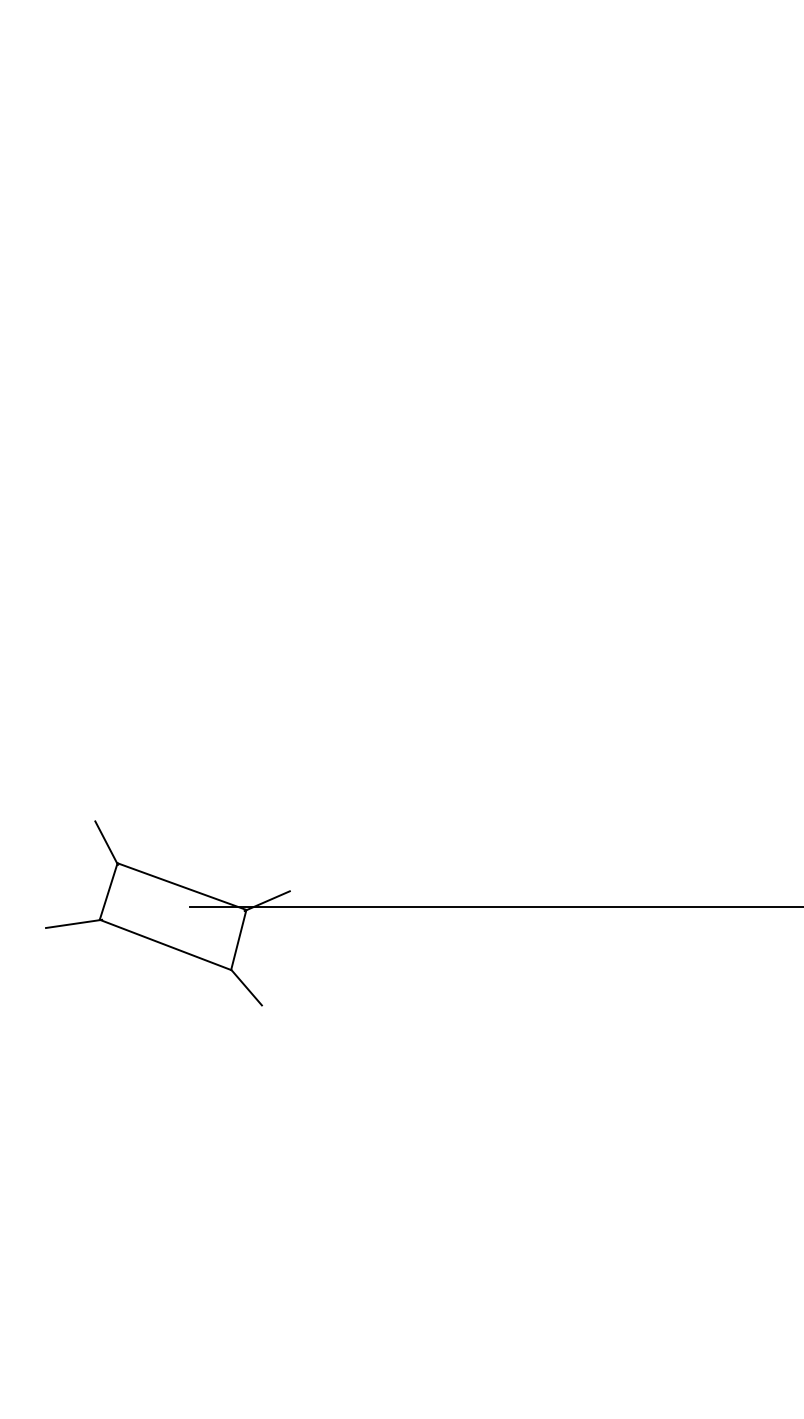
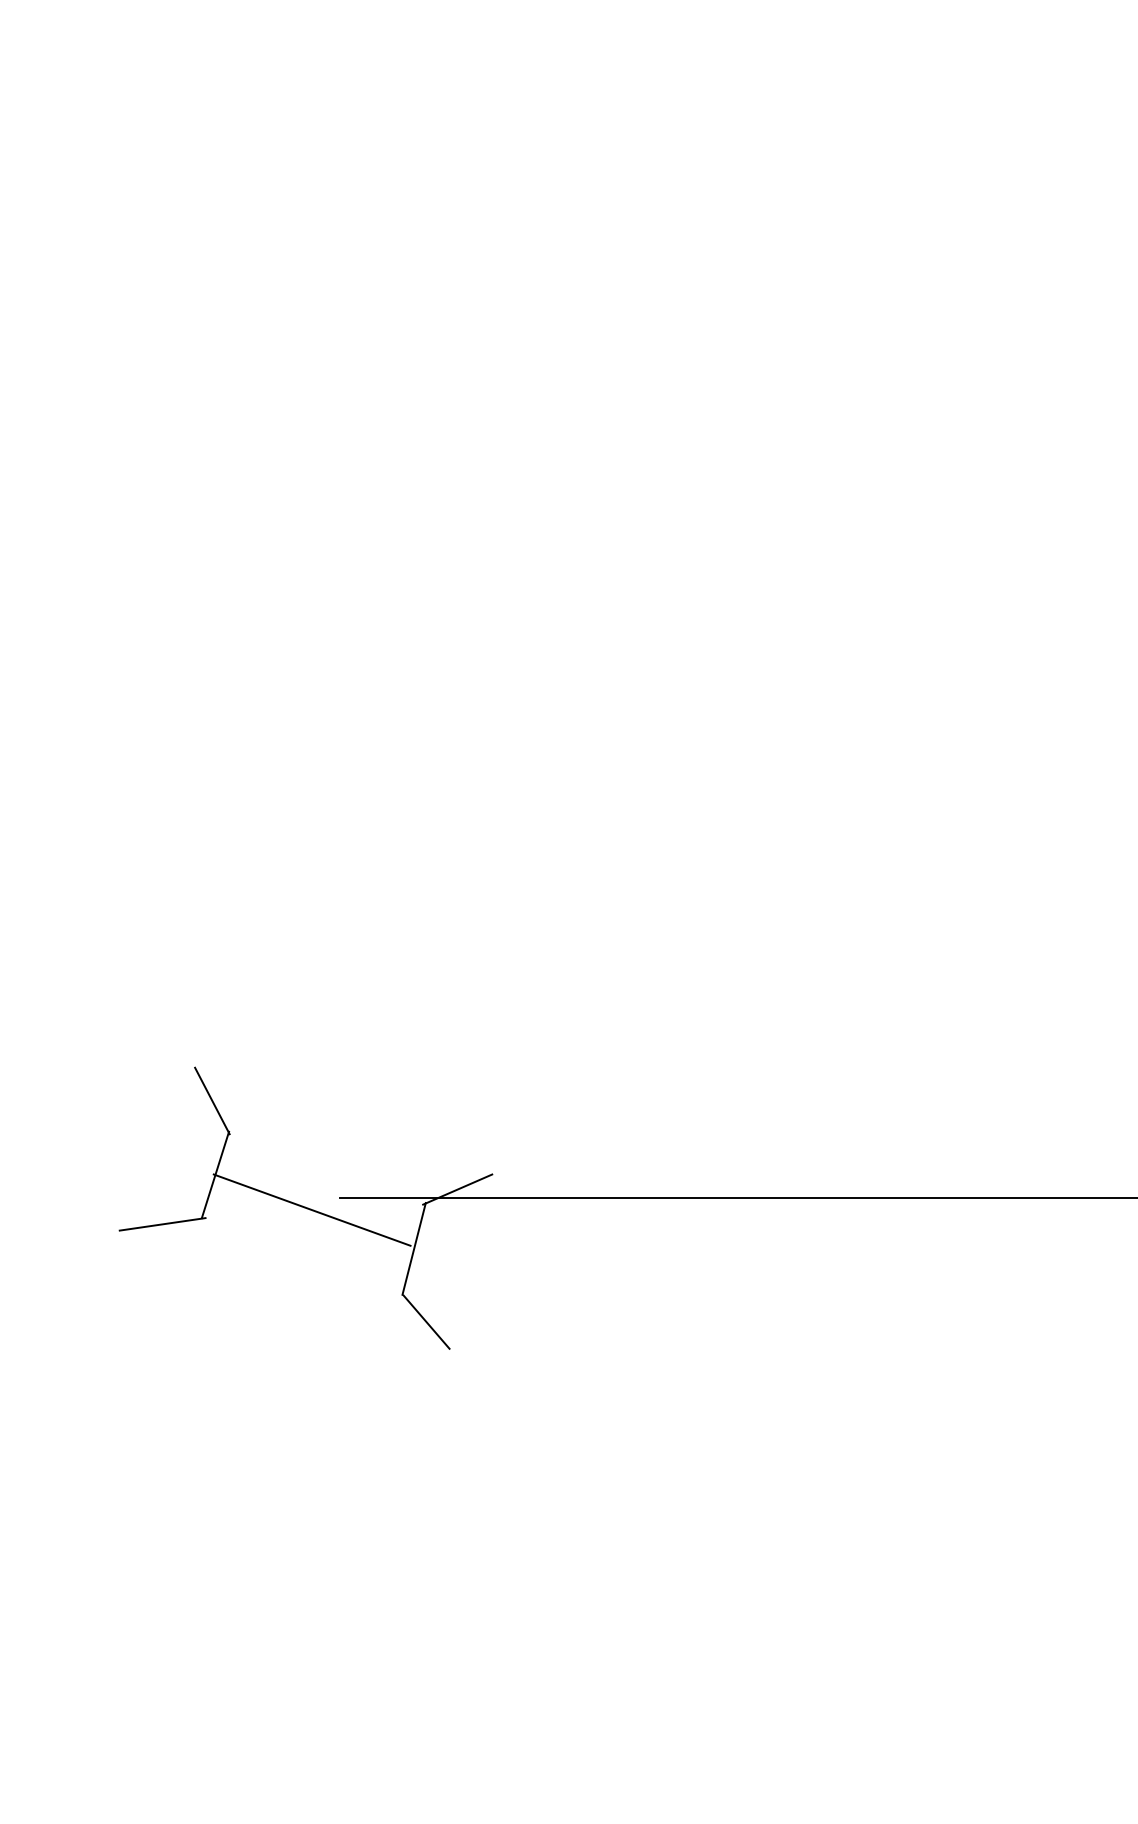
line: (181, 886) -> (311, 1209), moved
line: (165, 944) -> (302, 1255), removed

